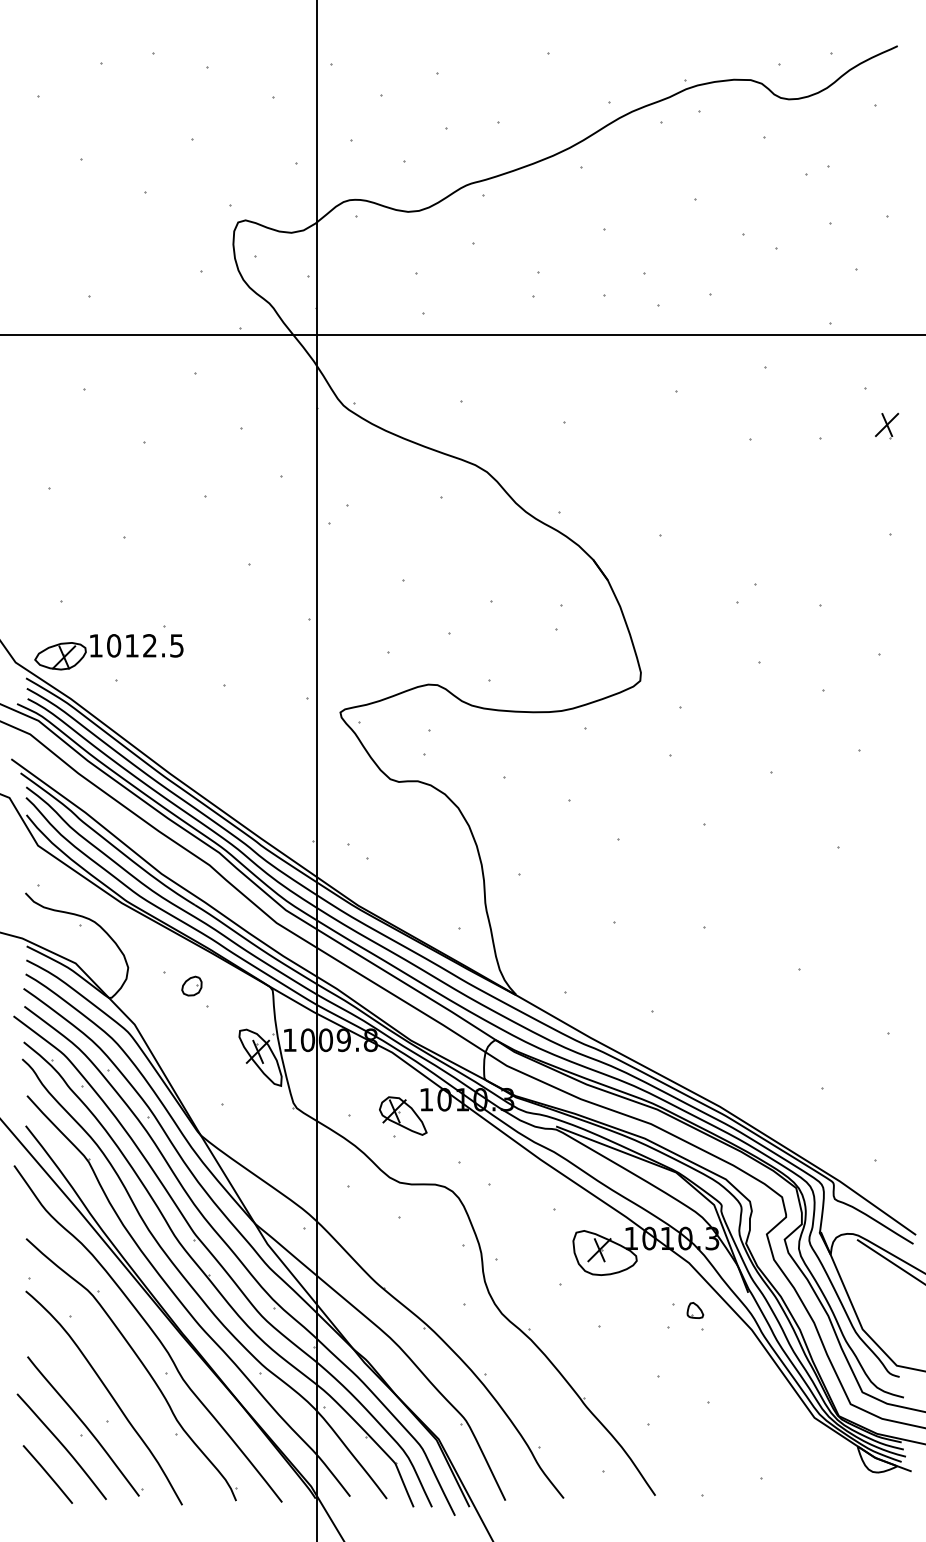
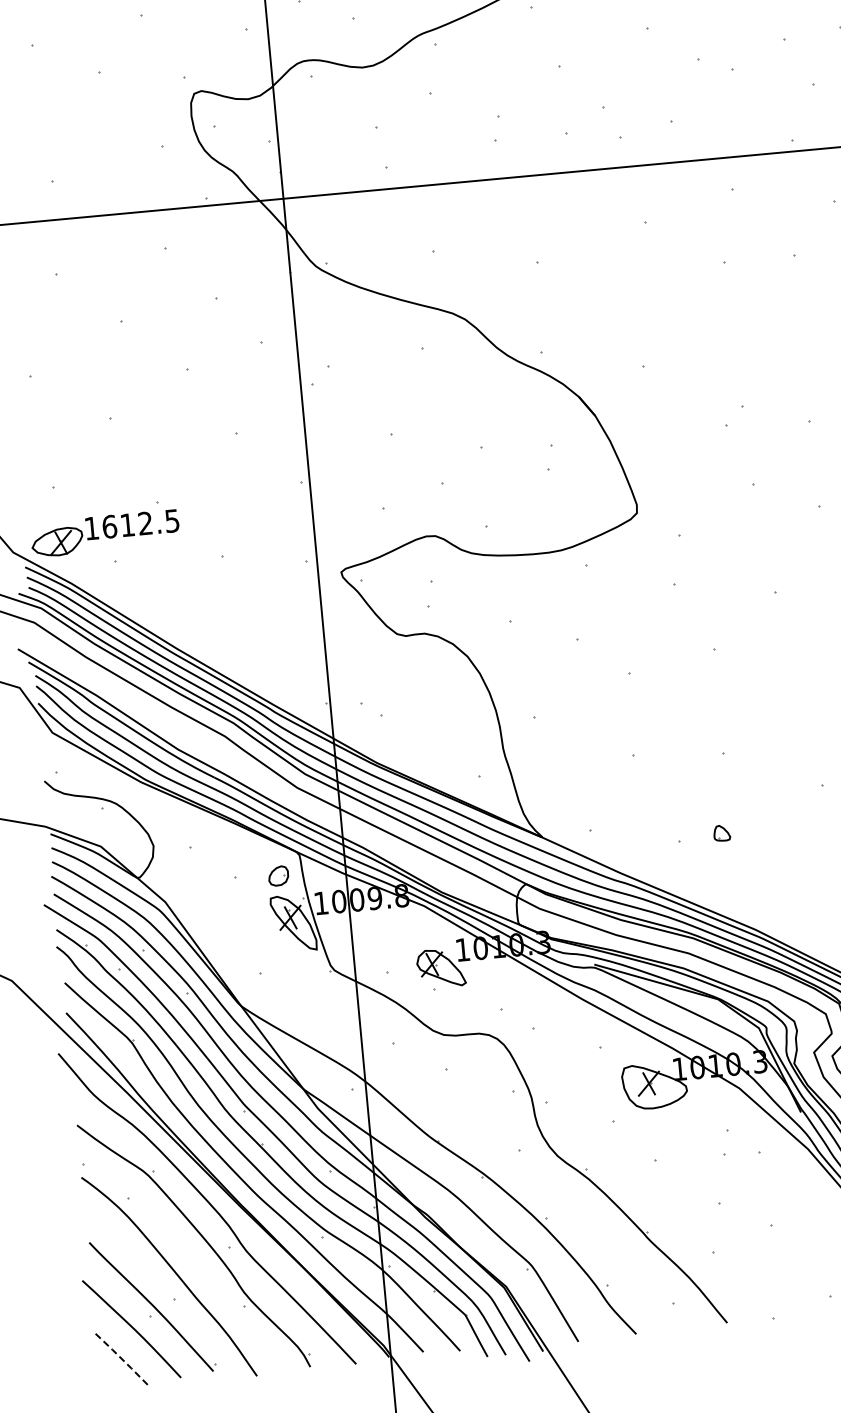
text: (114, 645) -> (110, 526), 1012.5 -> 1612.5
part: (191, 985) -> (278, 875), moved
part: (695, 1310) -> (722, 833), moved
line: (48, 1474) -> (121, 1358), solid -> dashed

